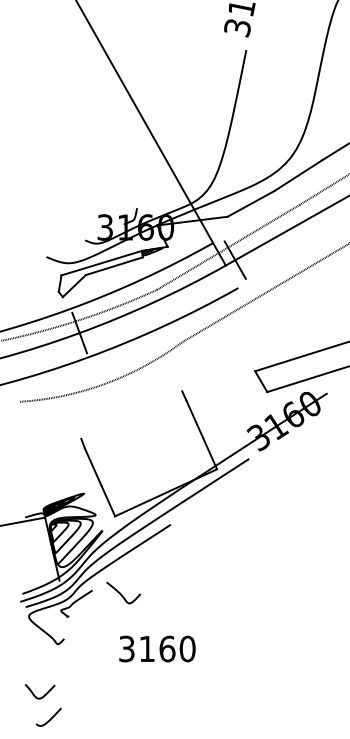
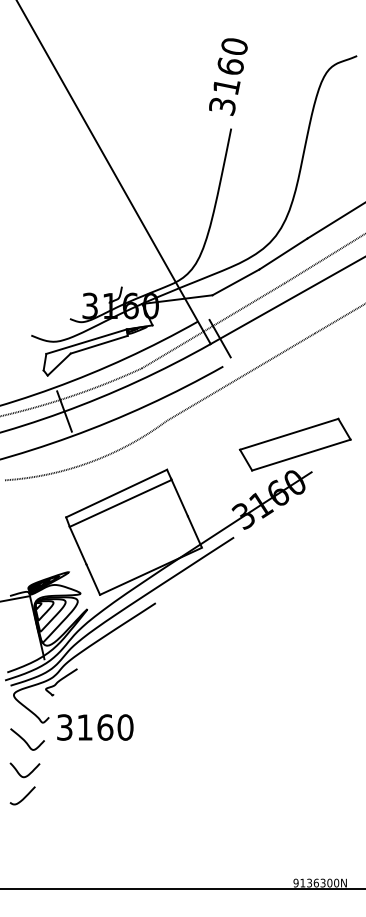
line: (131, 414) -> (116, 493), added
line: (135, 423) -> (120, 502), added
curve: (121, 593) -> (25, 740), moved
text: (157, 648) -> (95, 727), moved
curve: (50, 717) -> (24, 796), moved

